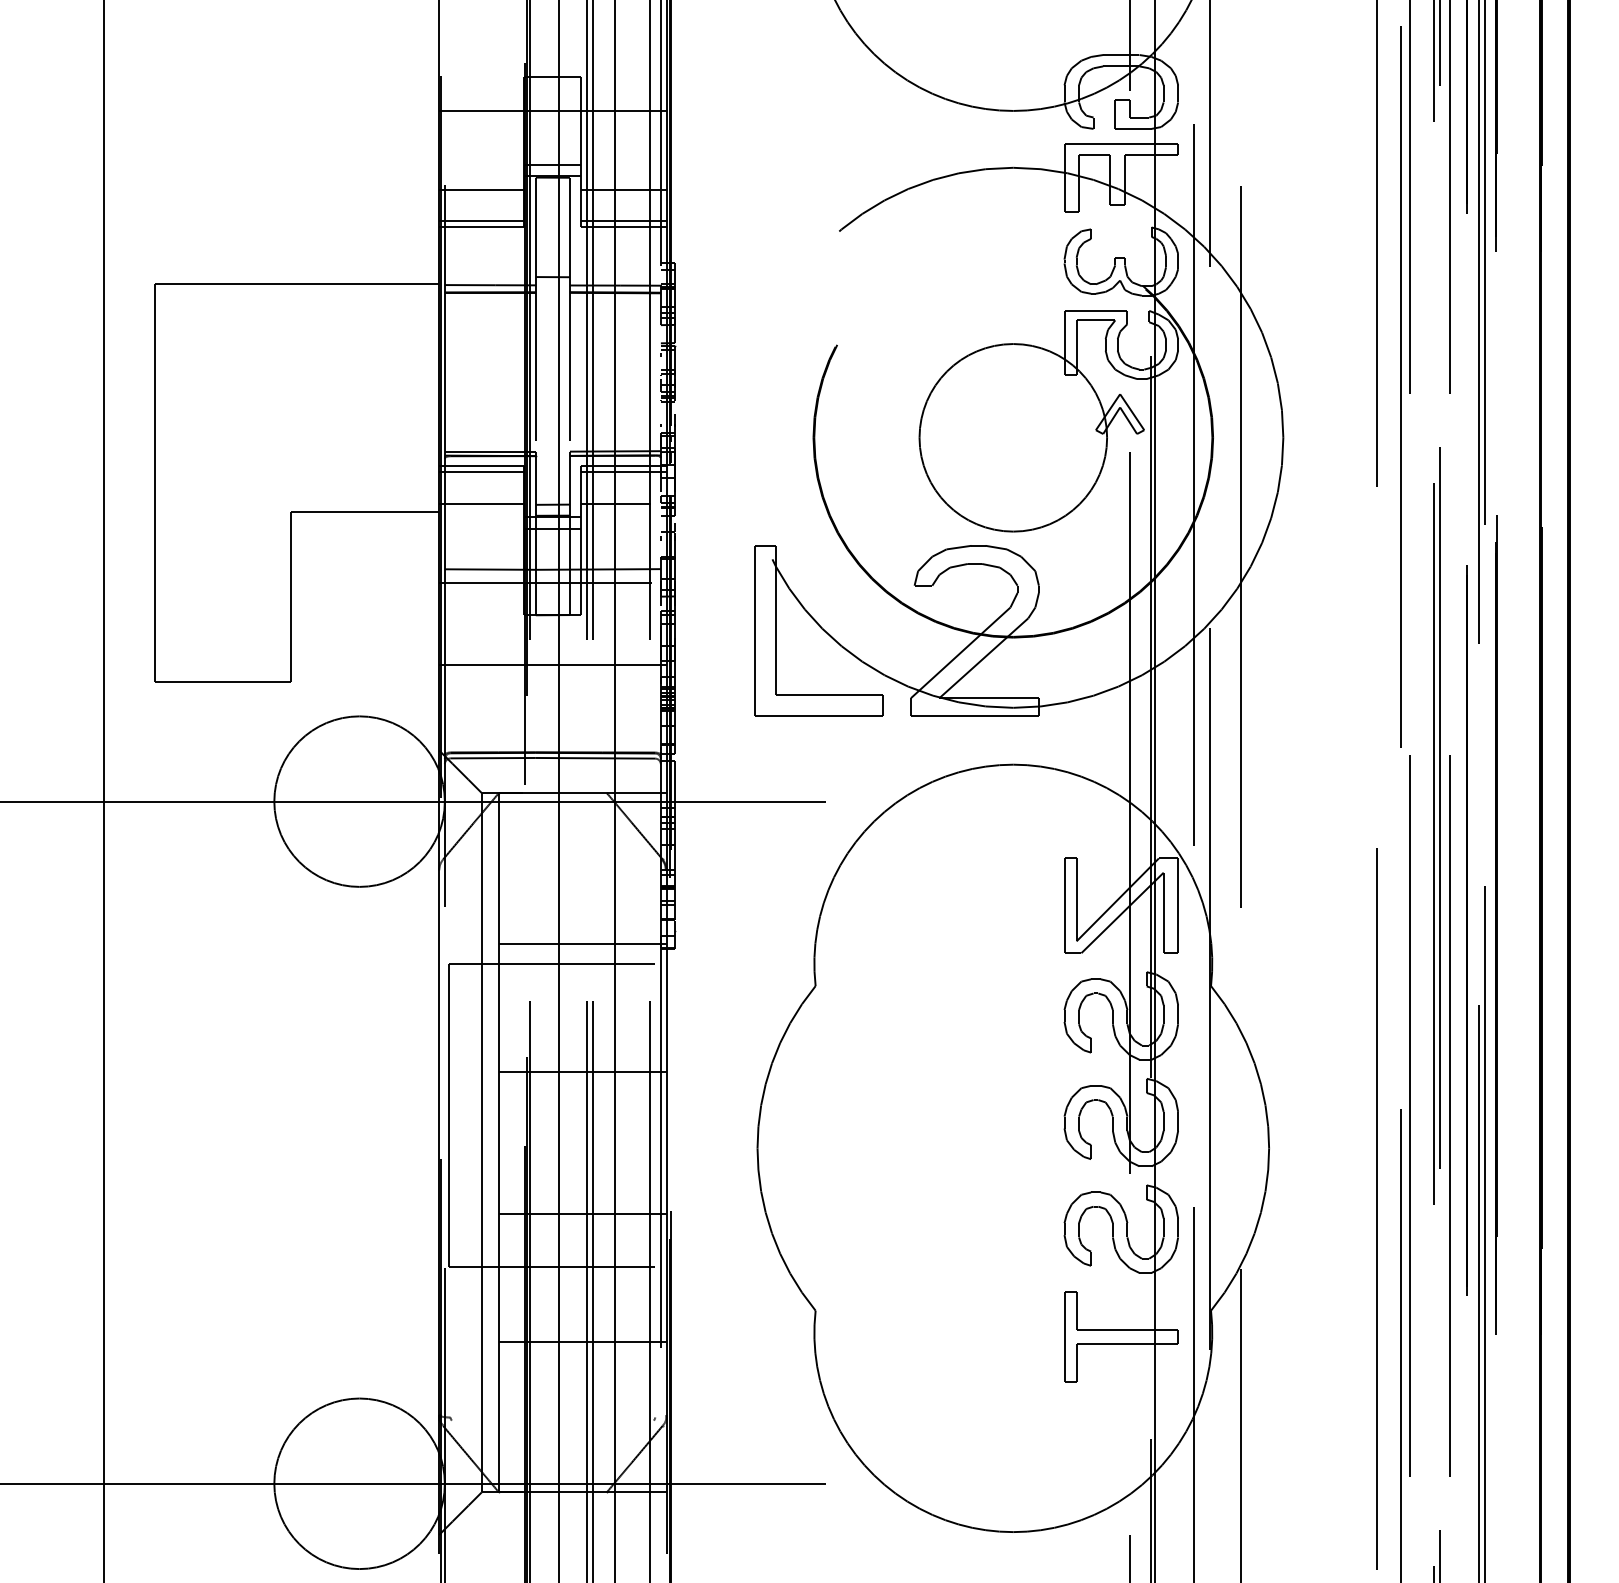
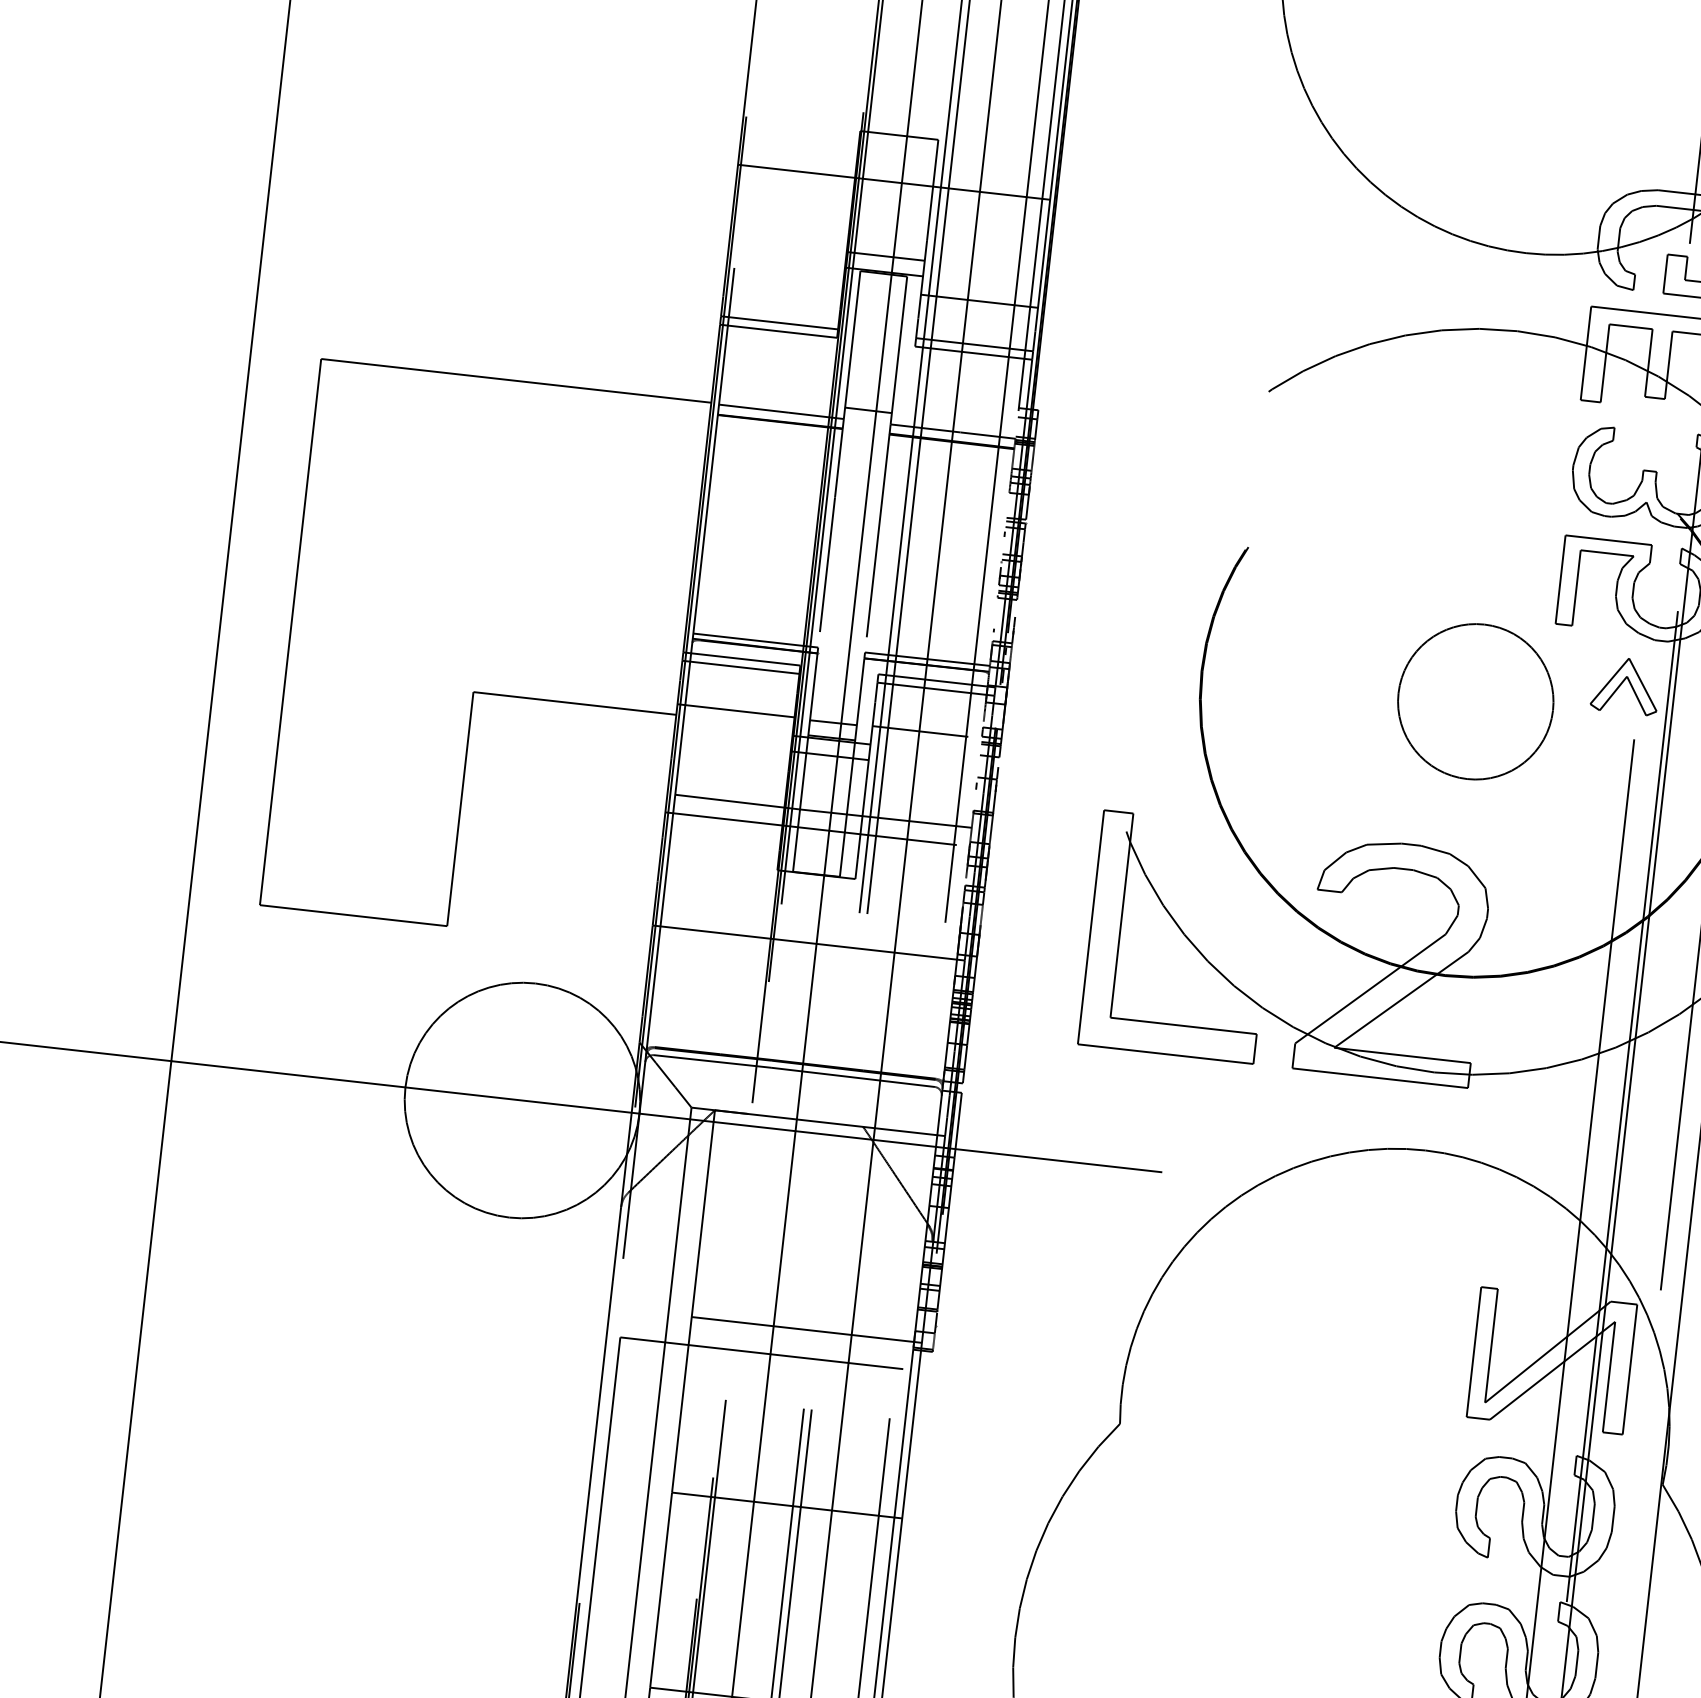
line: (481, 189) -> (784, 279), removed
circle: (1013, 437) -> (1476, 701), size x0.6

